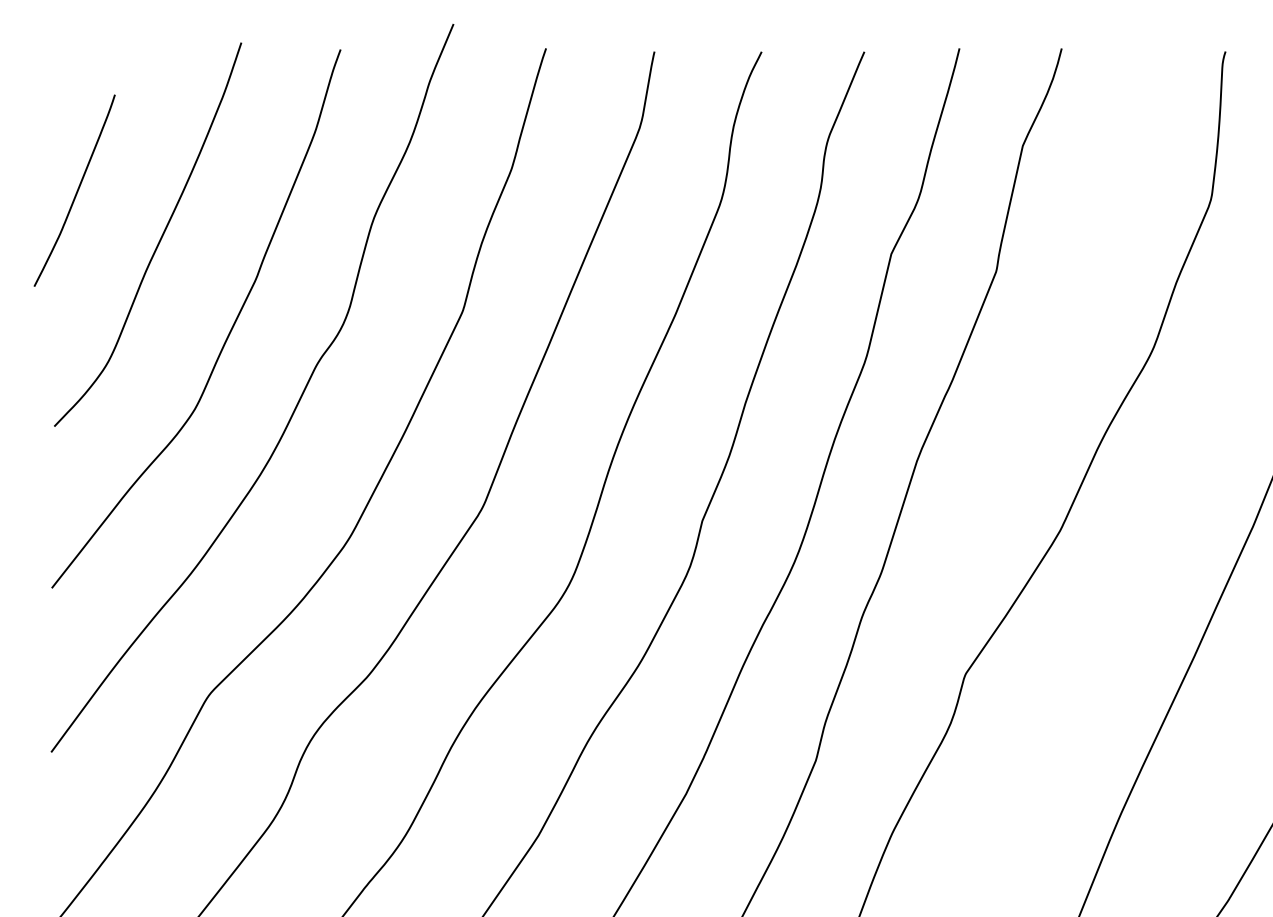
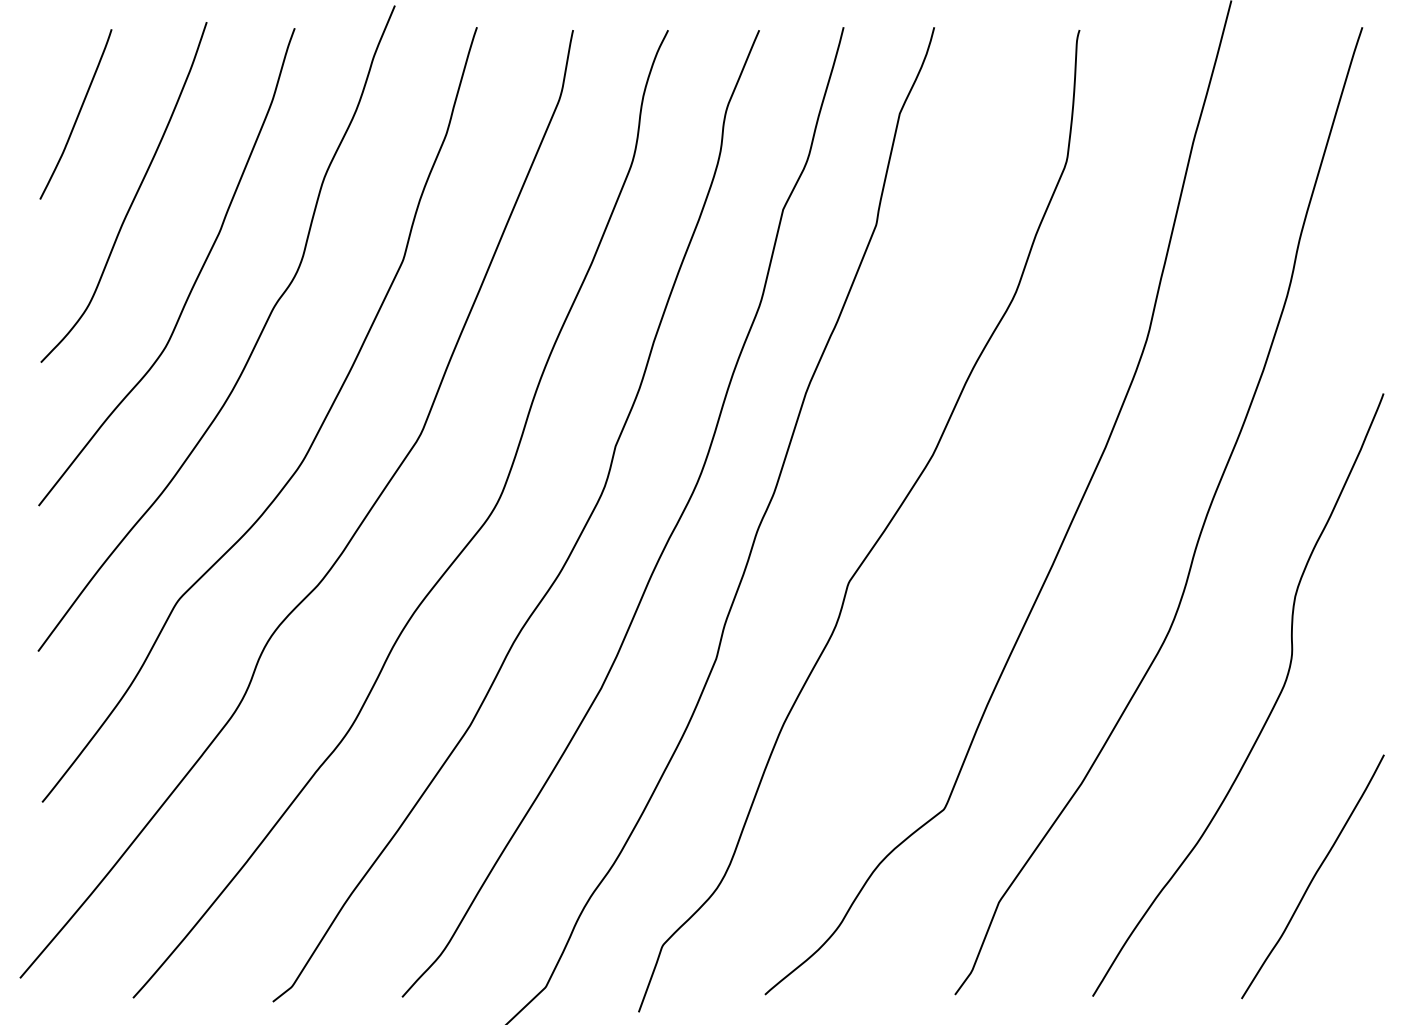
curve: (76, 190) -> (77, 114), moved

